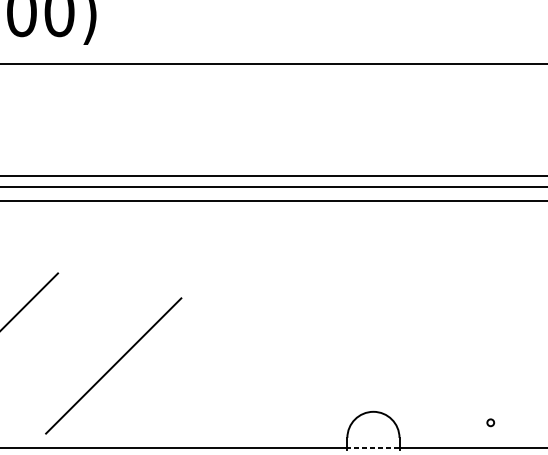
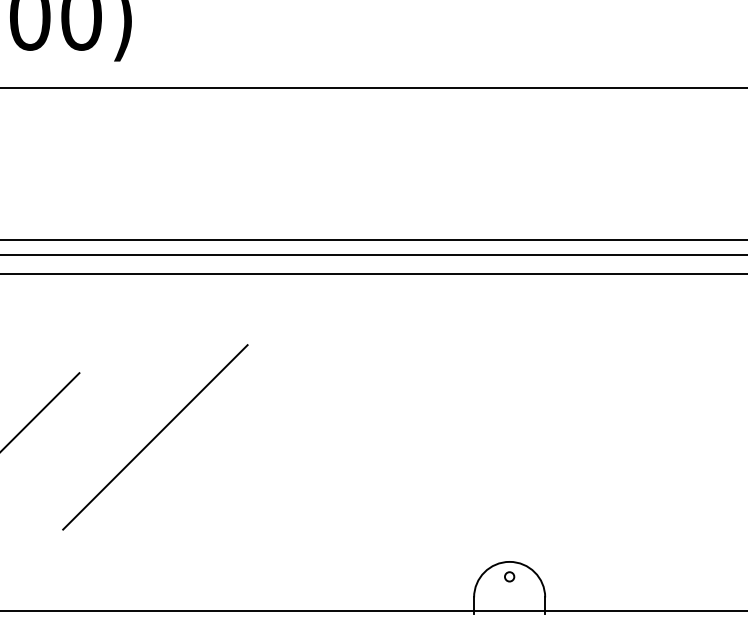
line: (113, 366) -> (155, 437), moved
circle: (490, 422) -> (509, 576), moved
line: (373, 447) -> (509, 610), dashed -> solid

